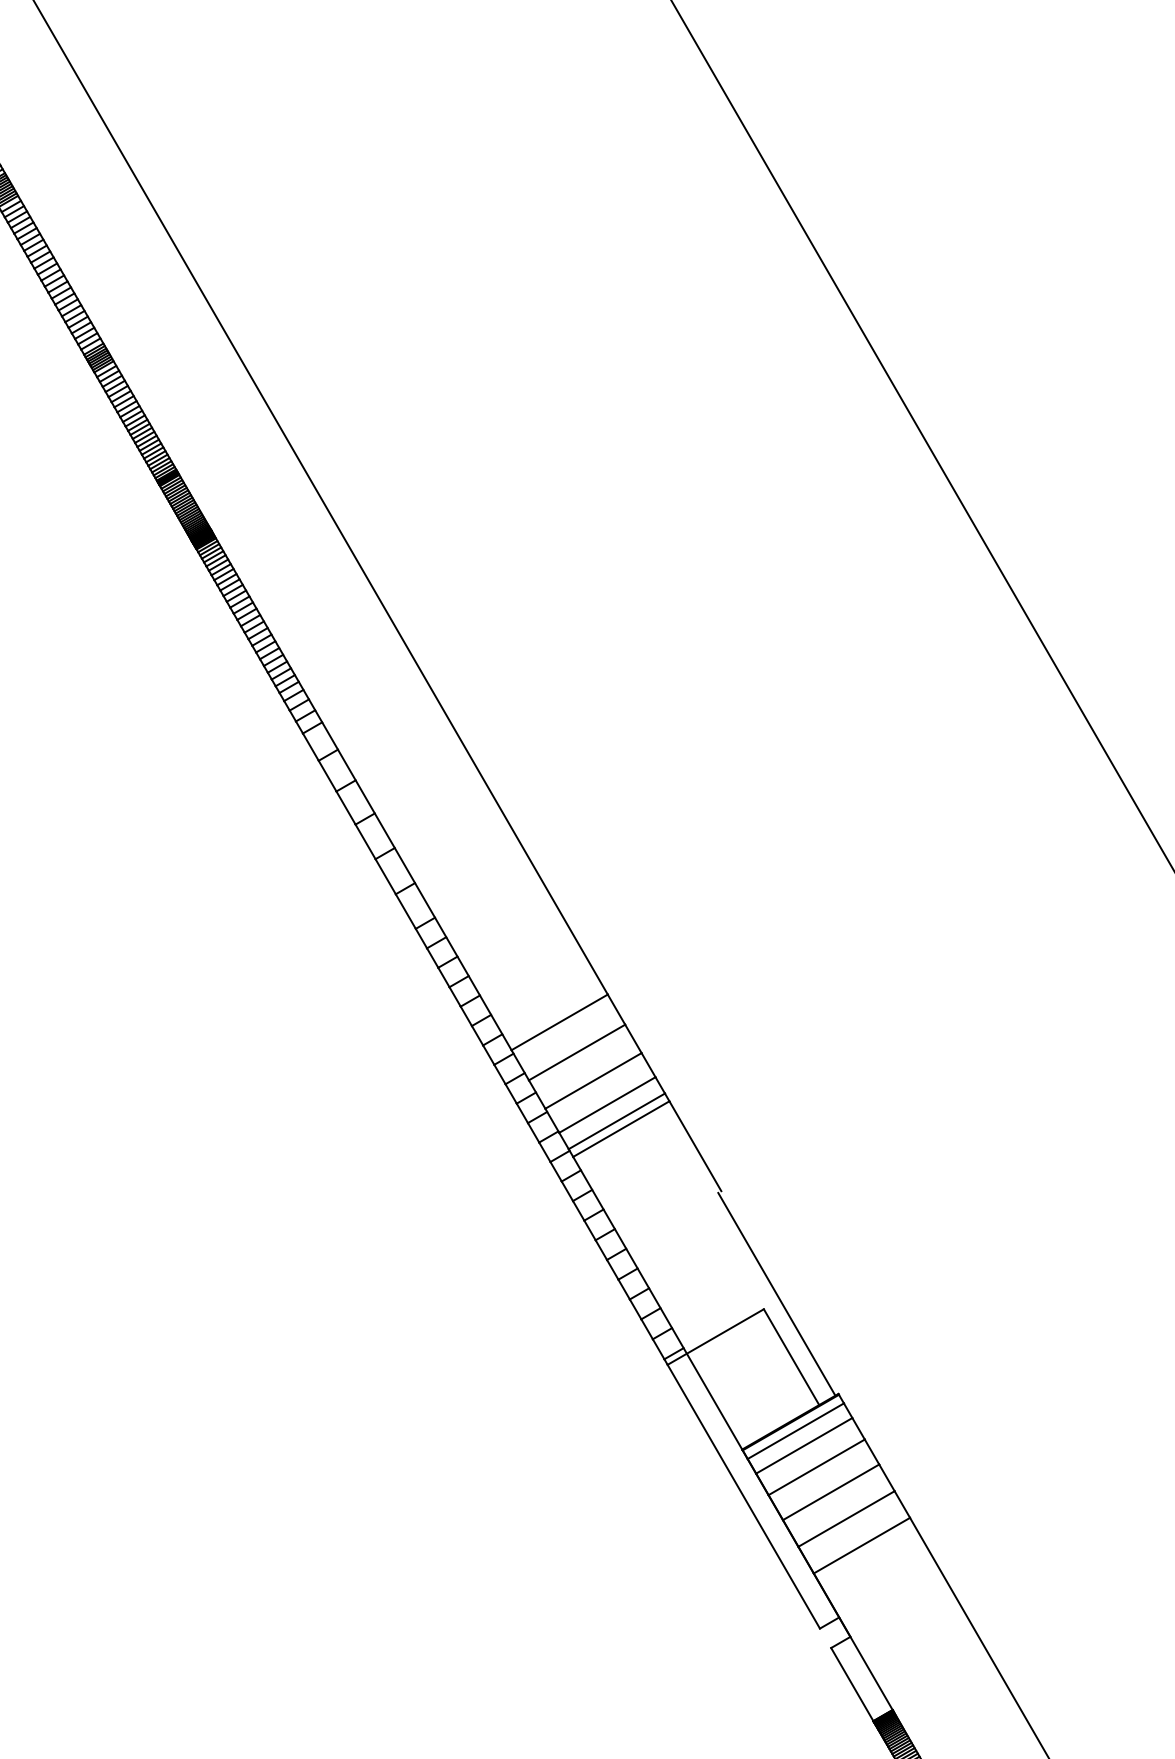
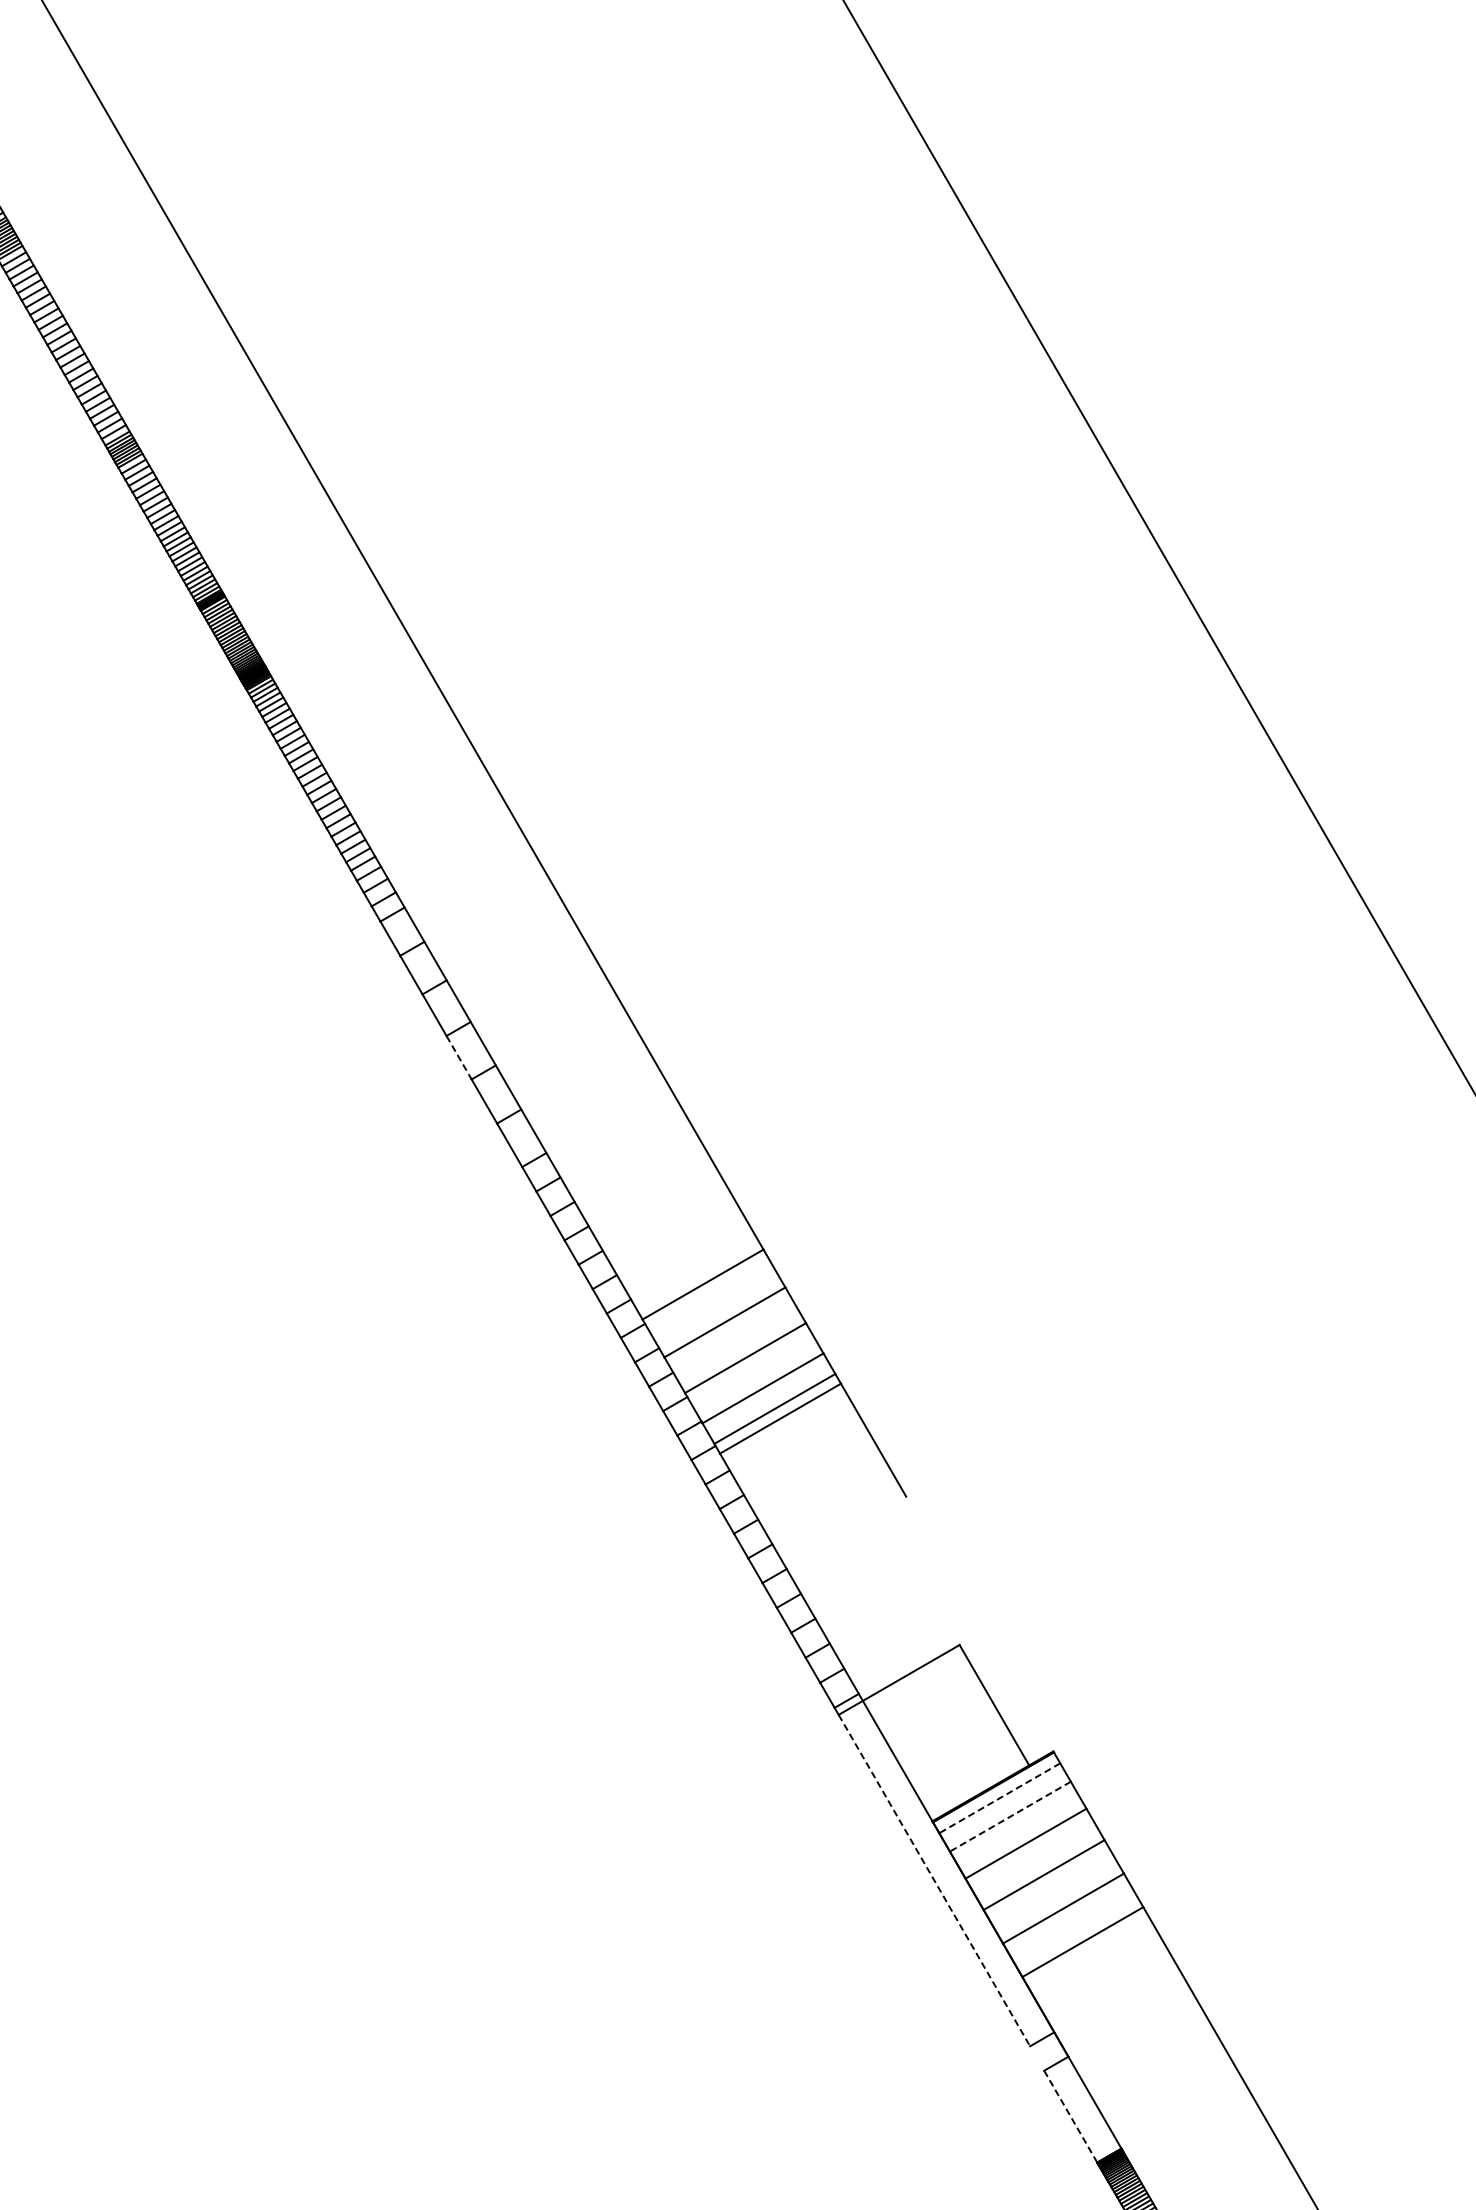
line: (365, 842) -> (459, 1058), solid -> dashed
line: (776, 1293) -> (975, 1625), removed
line: (795, 1431) -> (999, 1798), solid -> dashed
line: (804, 1445) -> (1010, 1816), solid -> dashed
line: (743, 1497) -> (934, 1881), solid -> dashed
line: (852, 1685) -> (1070, 2117), solid -> dashed

